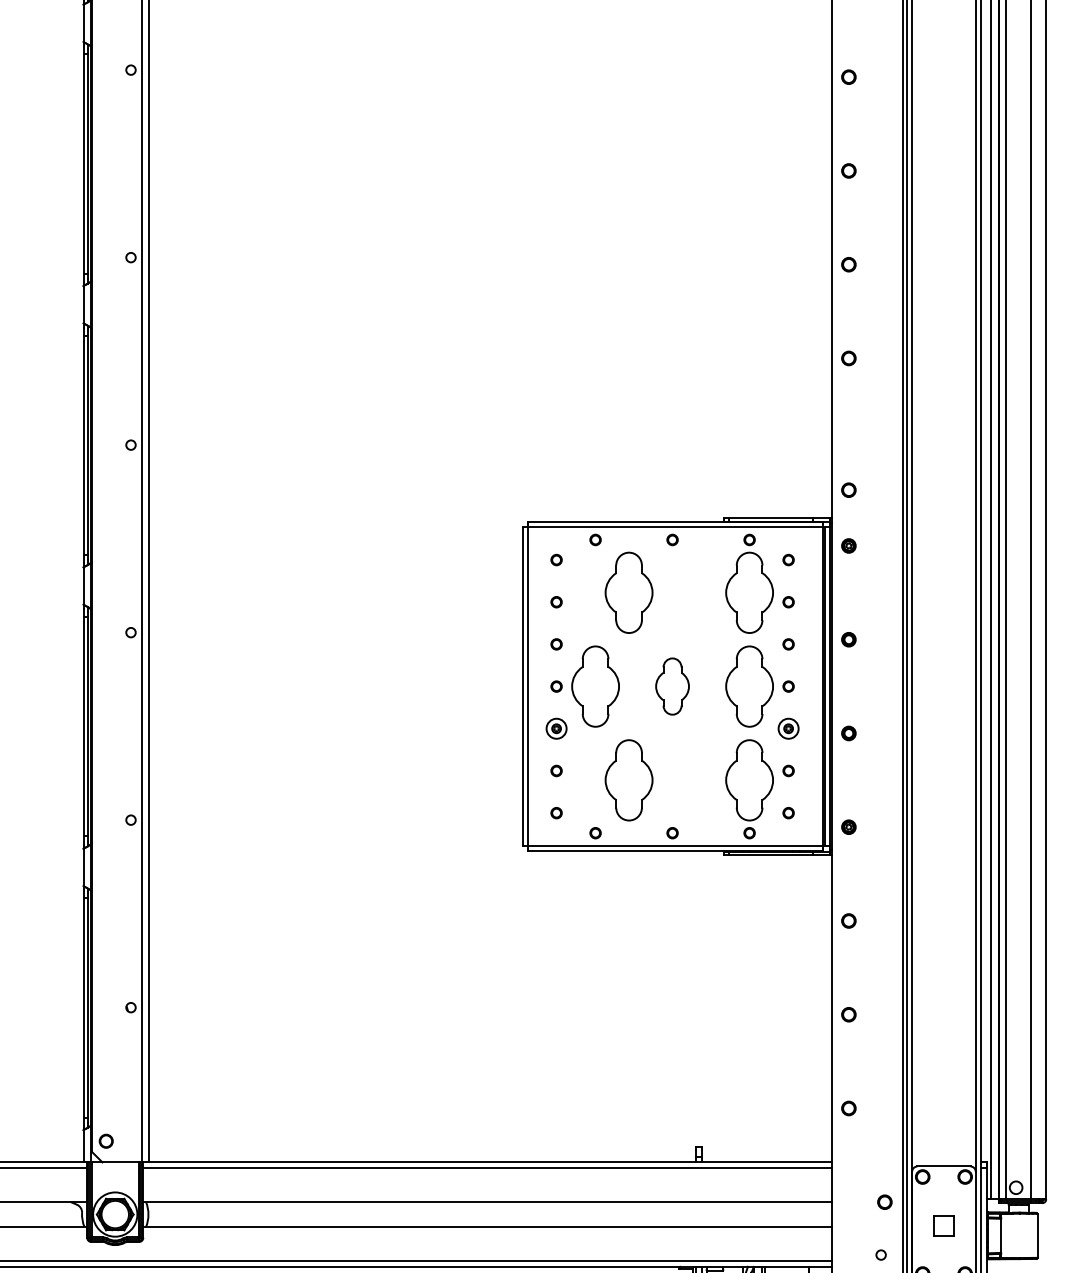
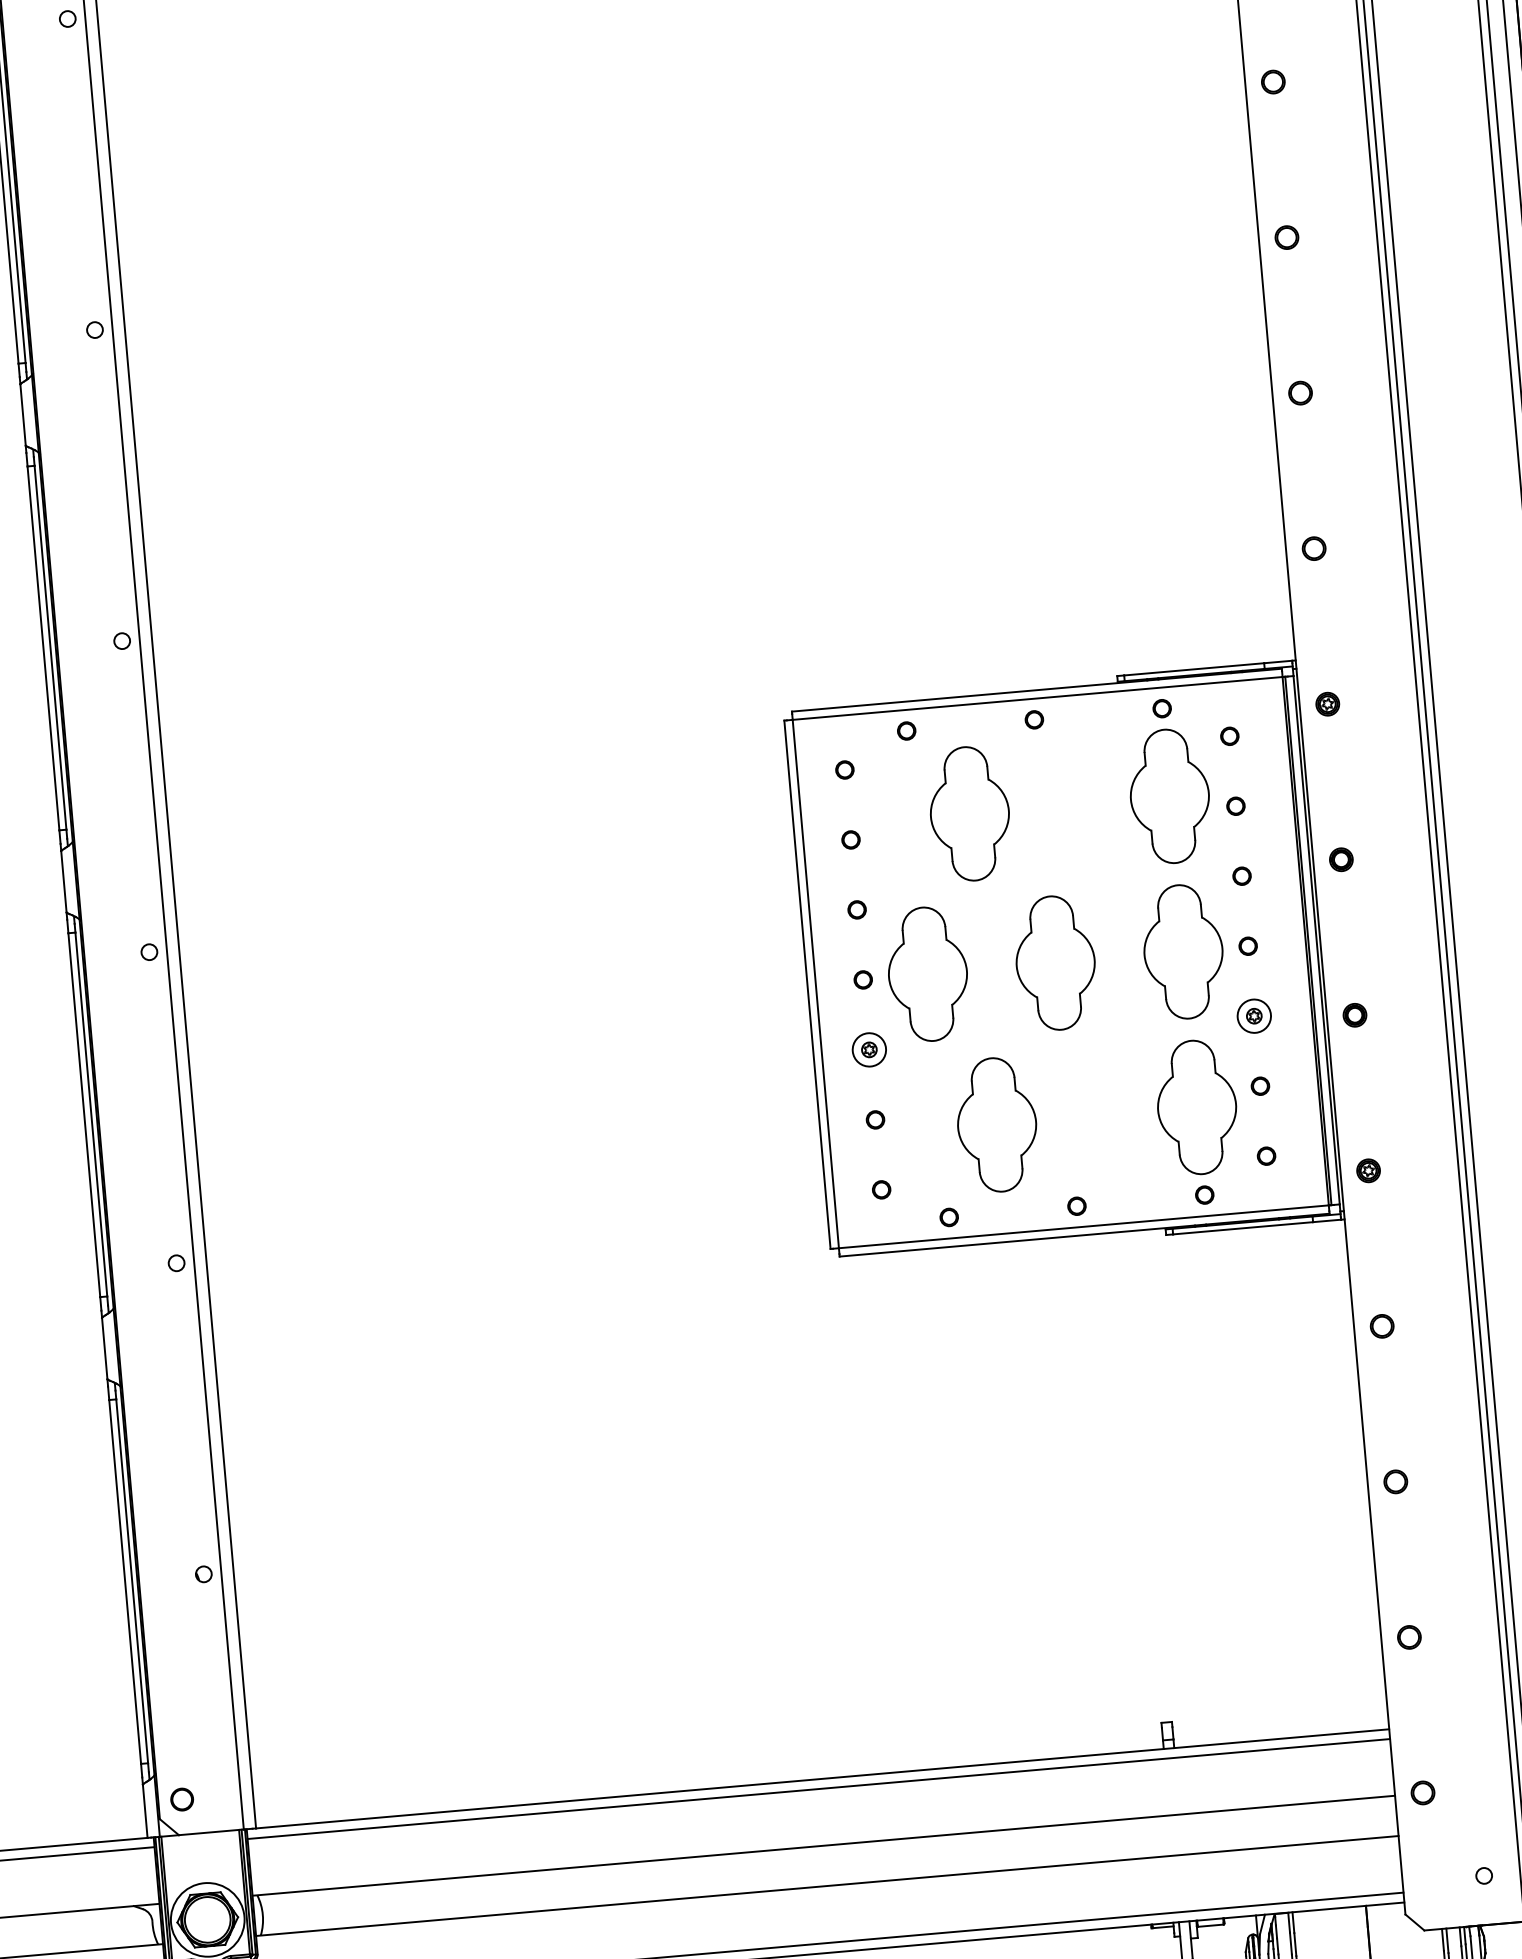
circle: (848, 489) -> (1313, 547), moved
part: (672, 686) -> (1055, 962), size x1.43
circle: (884, 1201) -> (1422, 1791), moved

